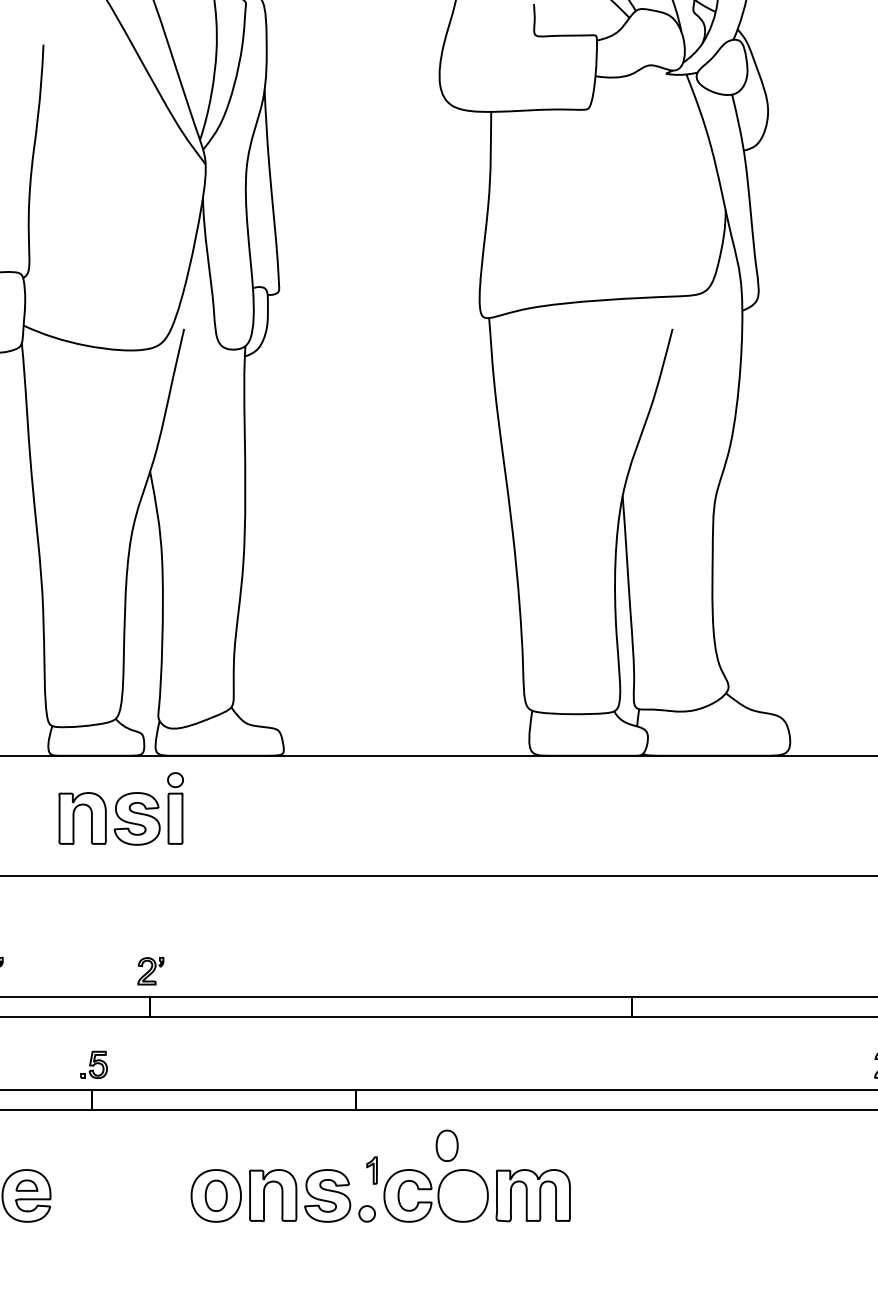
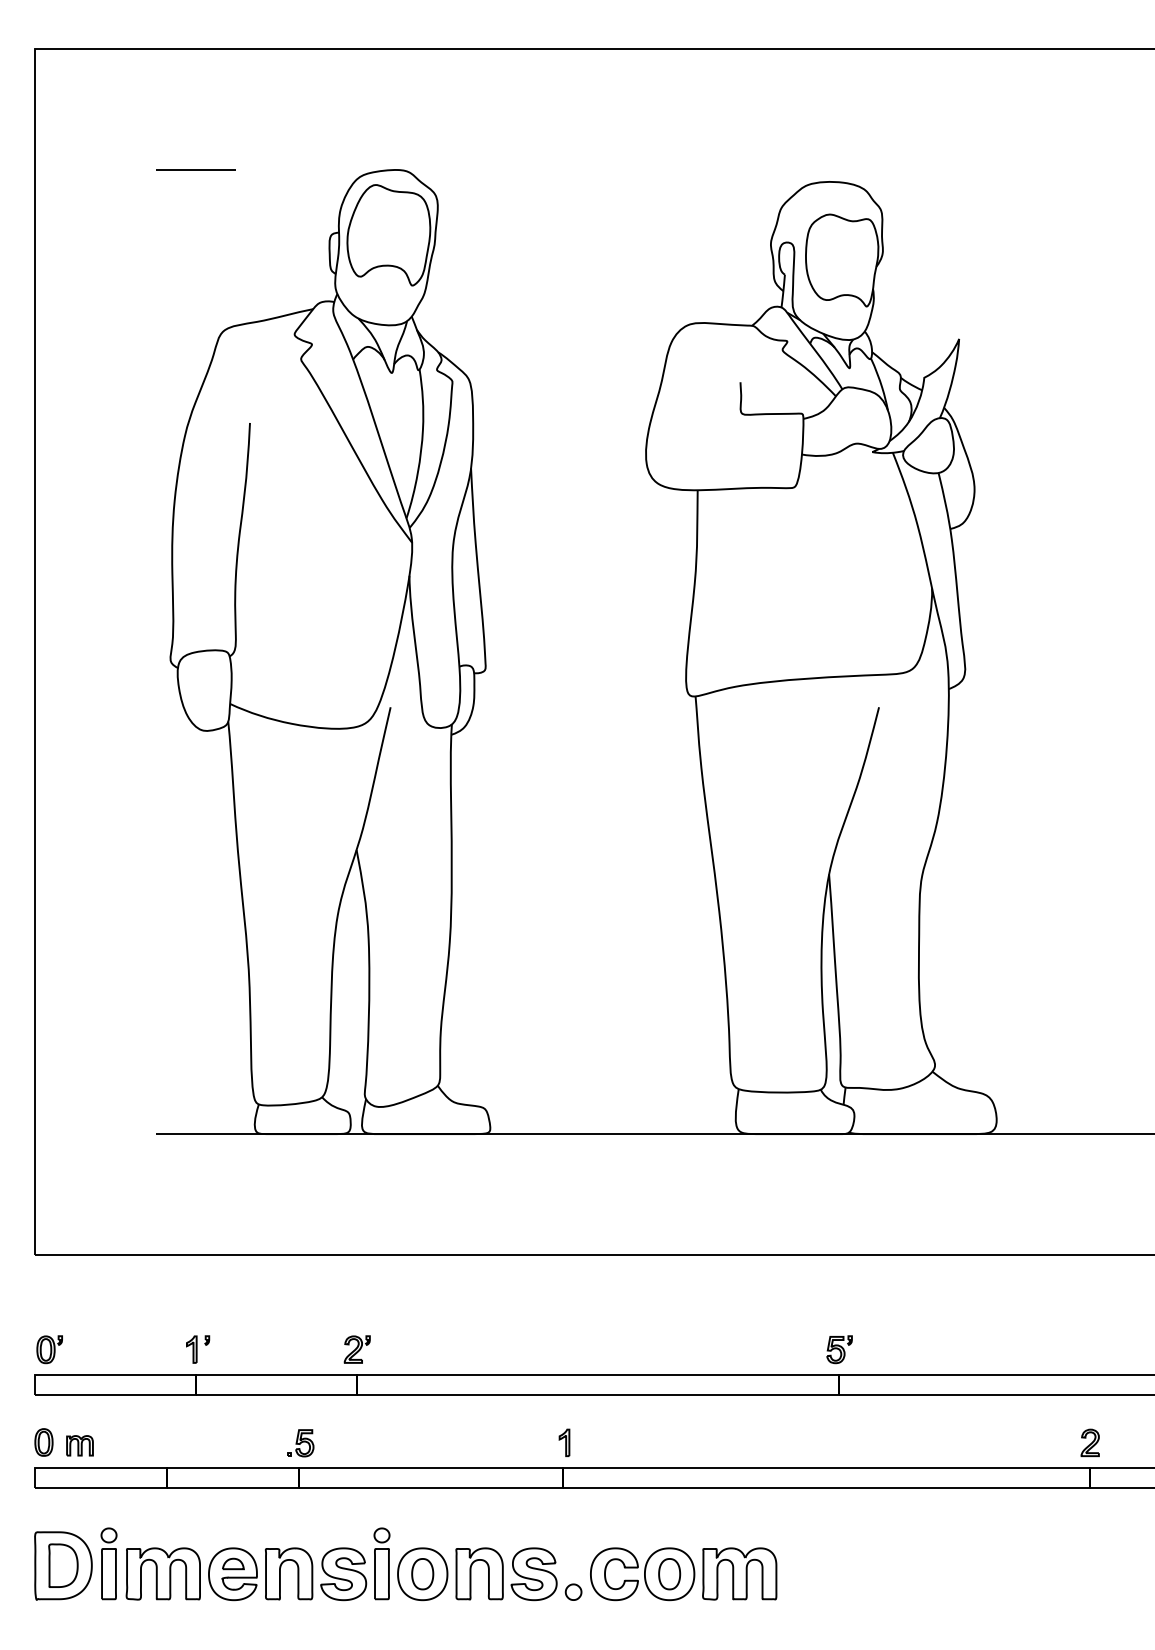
part: (121, 809) -> (327, 1564), moved
part: (633, 971) -> (839, 1349), added
part: (447, 1146) -> (669, 1574), moved
part: (372, 1170) -> (564, 1442), moved

